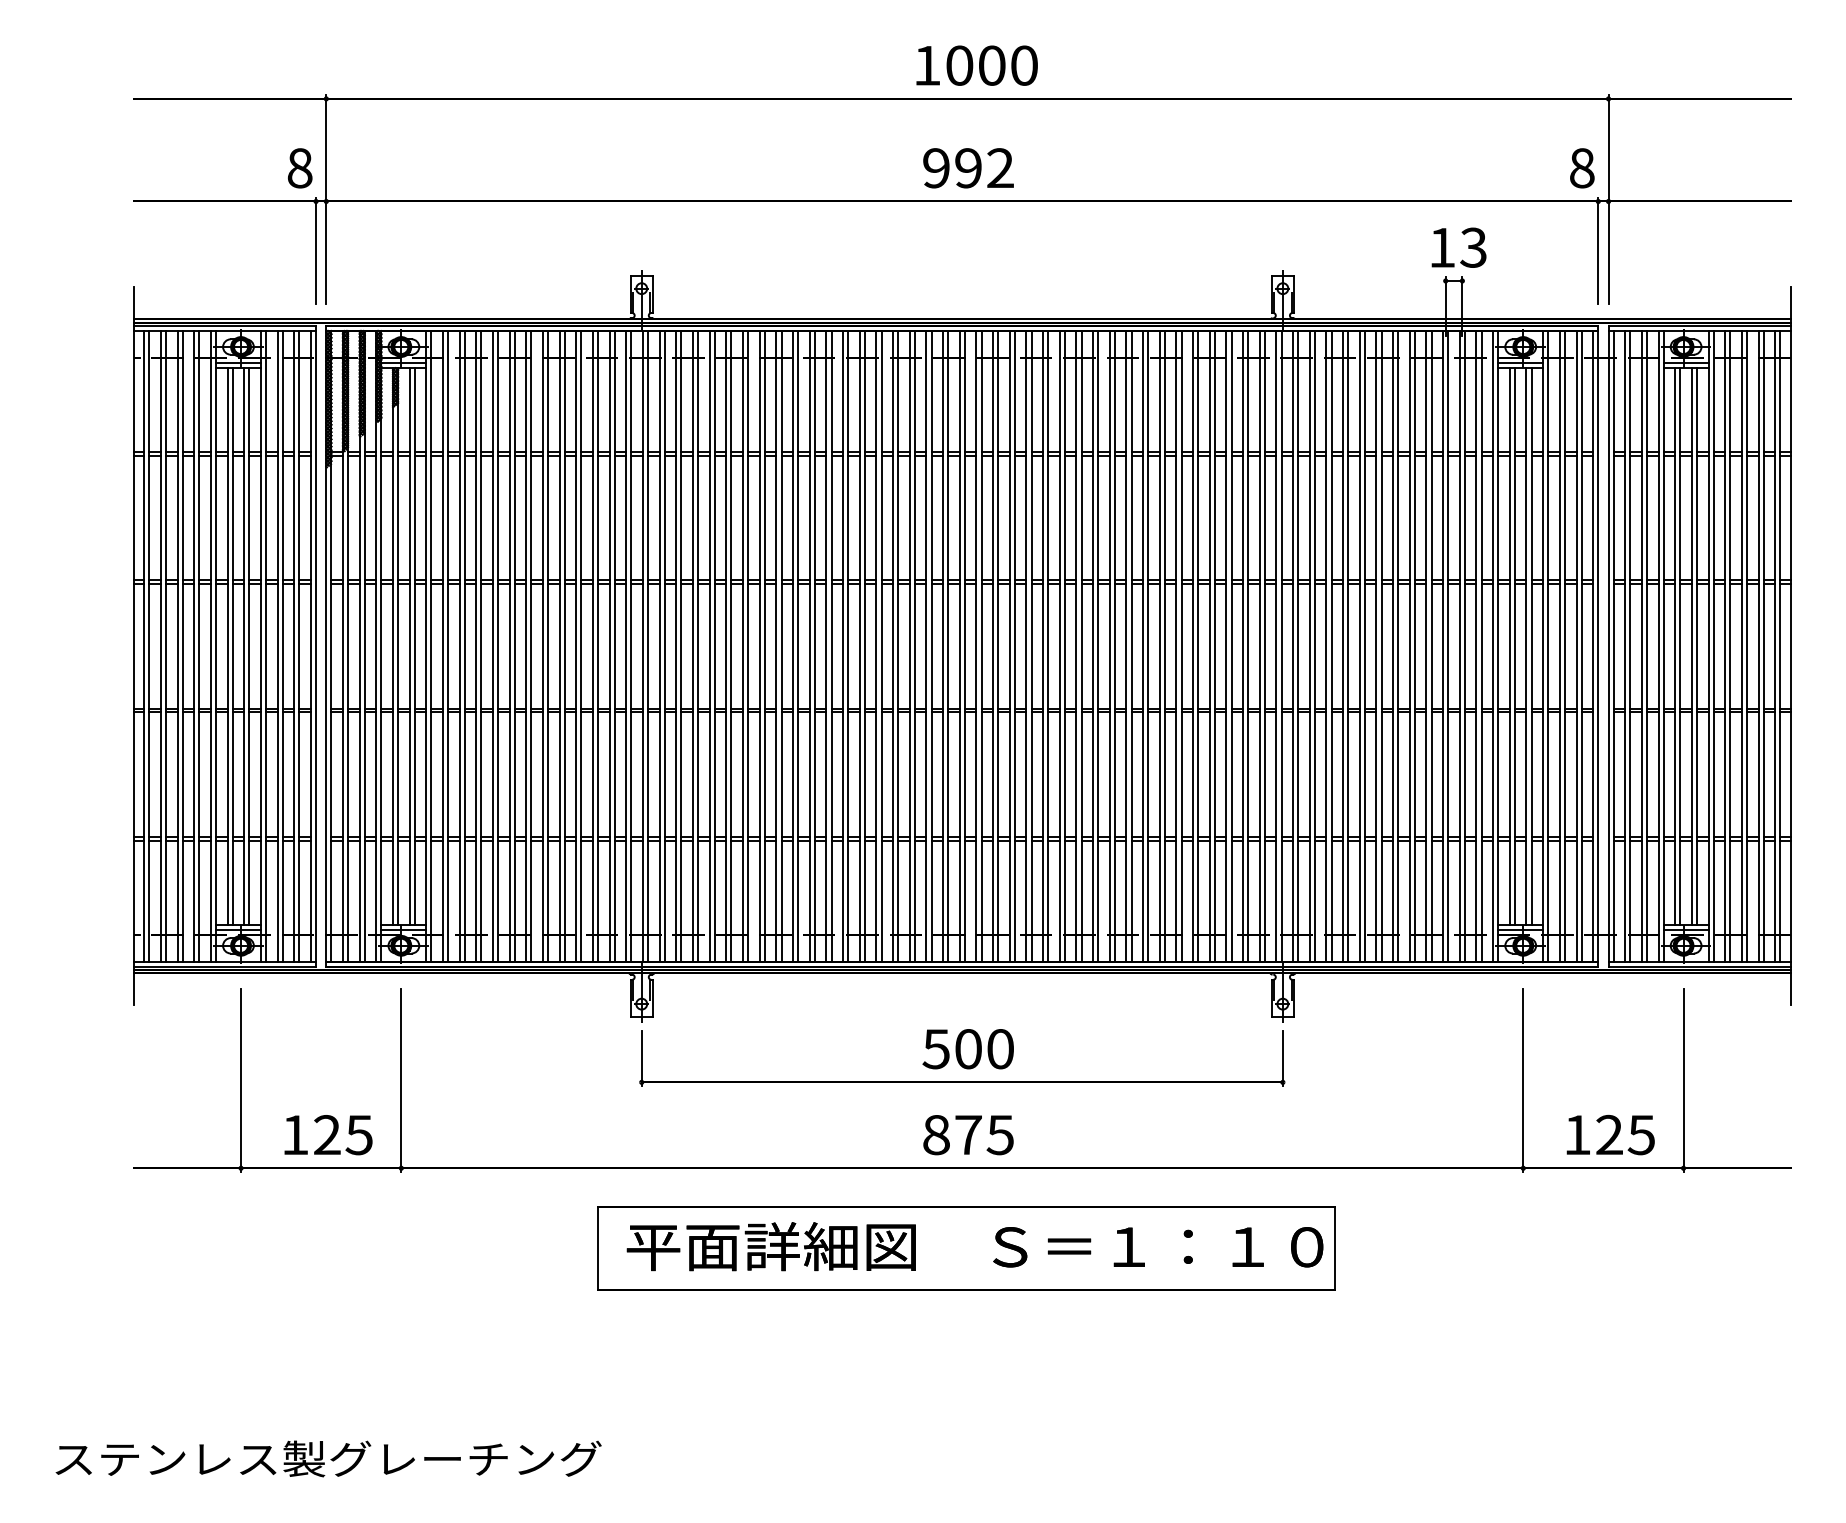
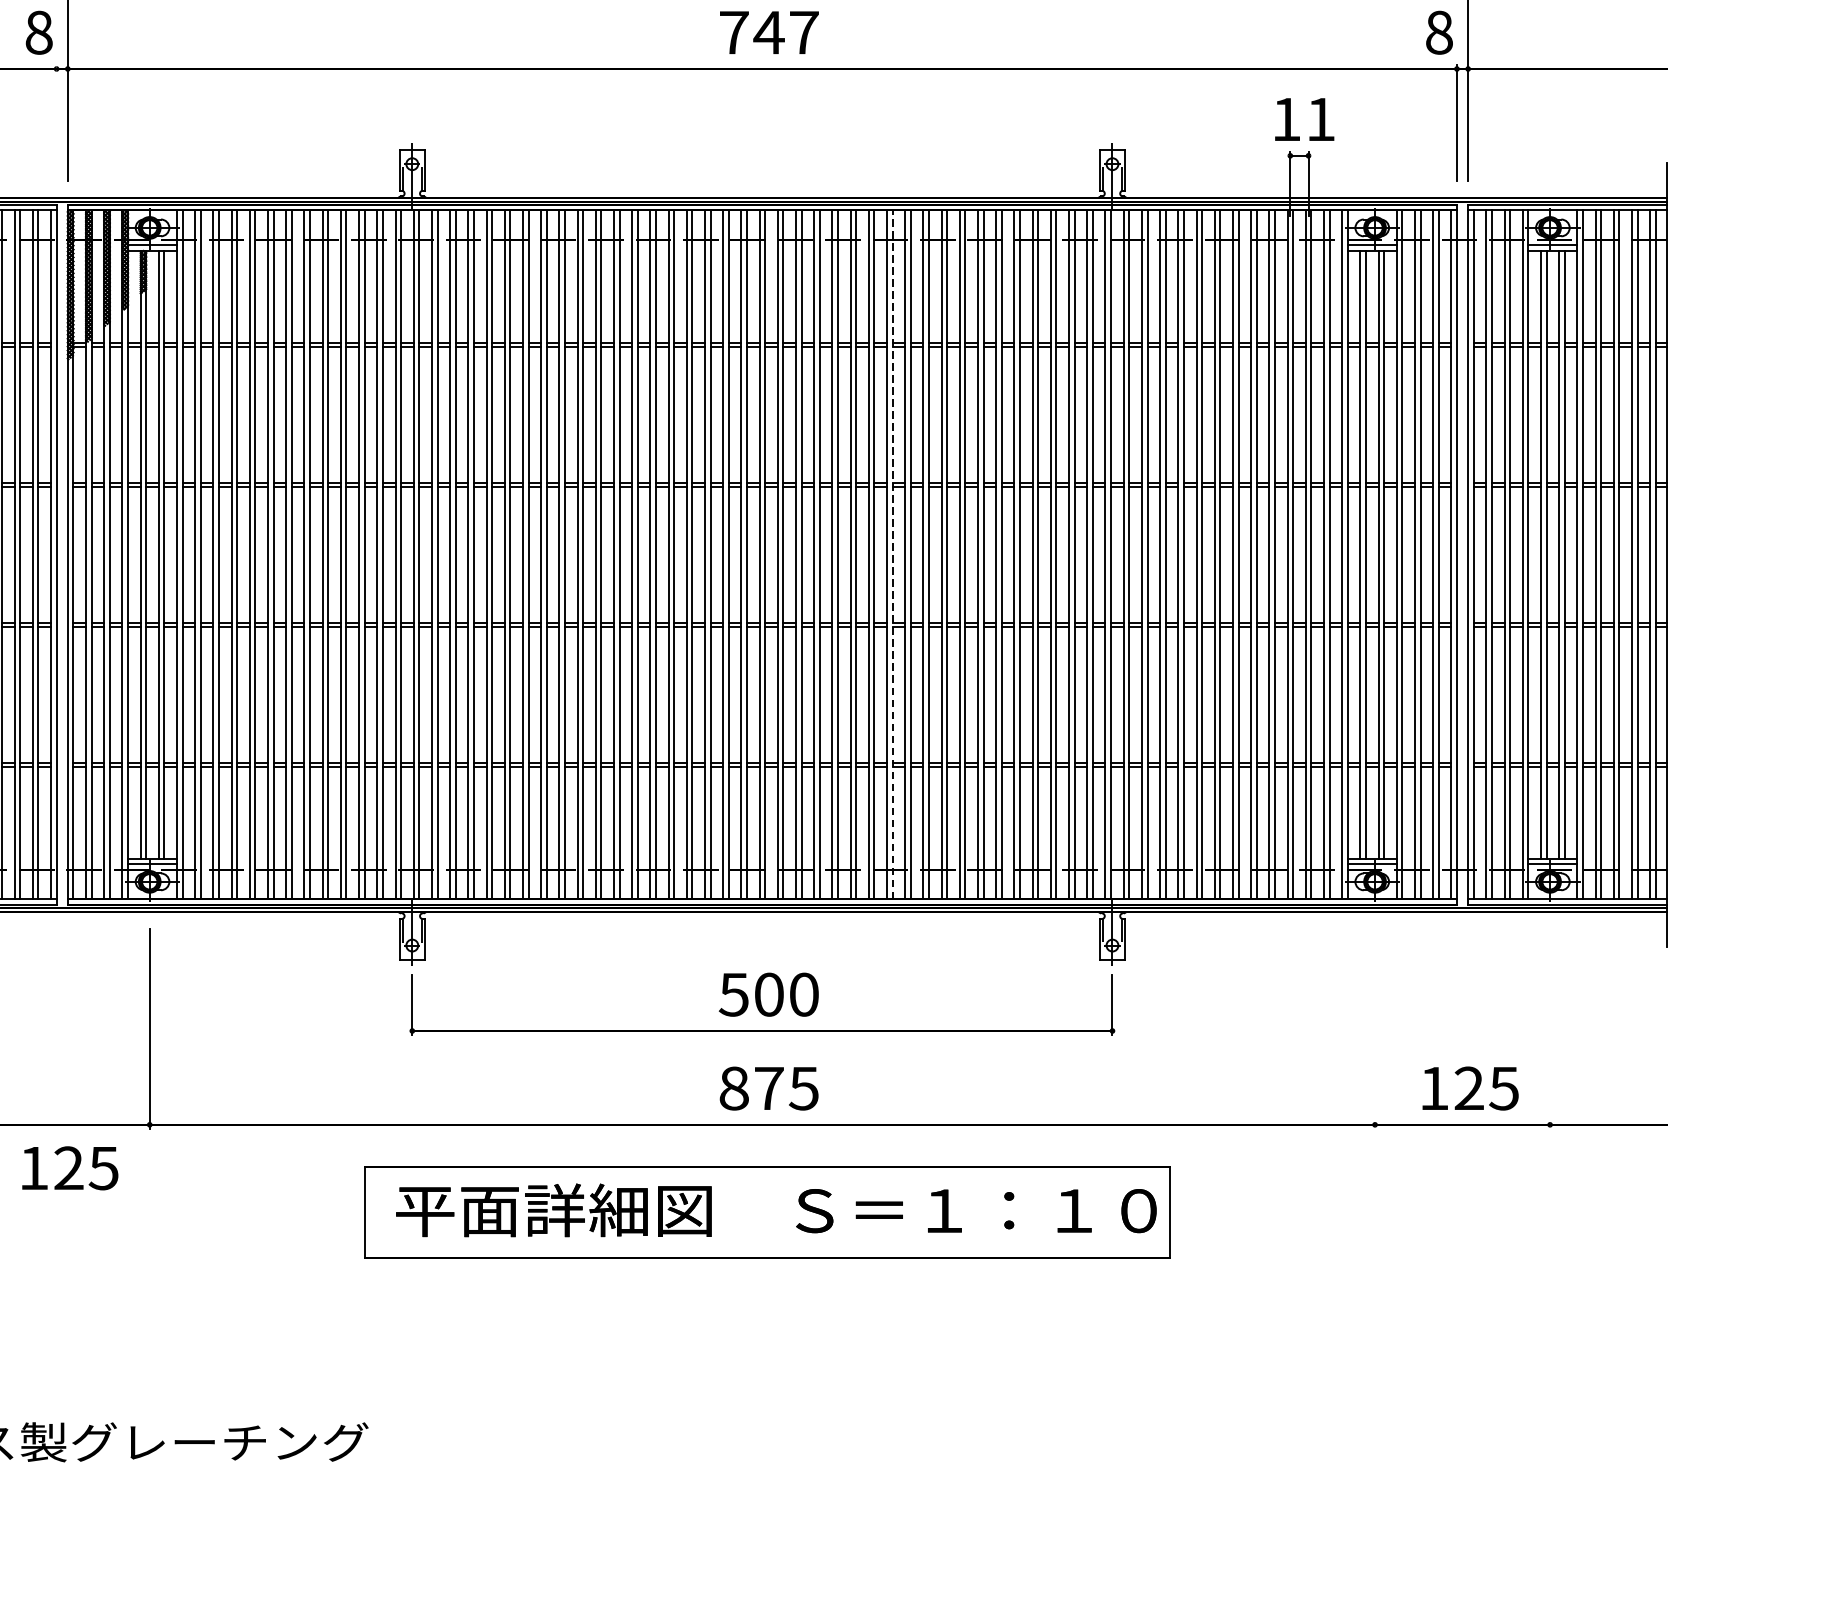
text: (968, 168) -> (769, 32), 992 -> 747
text: (1473, 247) -> (1320, 119), 13 -> 11
line: (316, 250) -> (57, 122), removed
line: (1081, 645) -> (892, 553), solid -> dashed
line: (1523, 1080) -> (1375, 1028), removed
line: (1683, 1080) -> (1550, 1028), removed
text: (328, 1135) -> (70, 1168), moved

